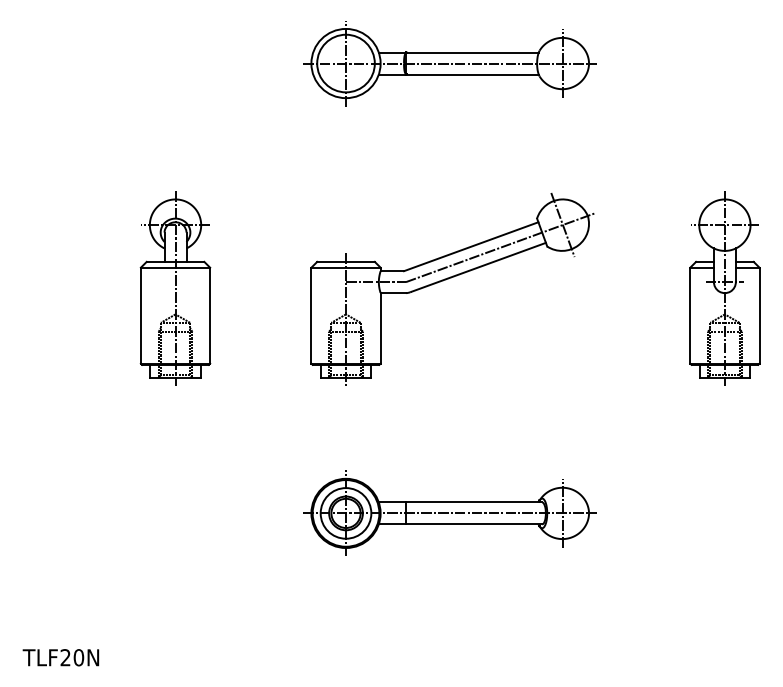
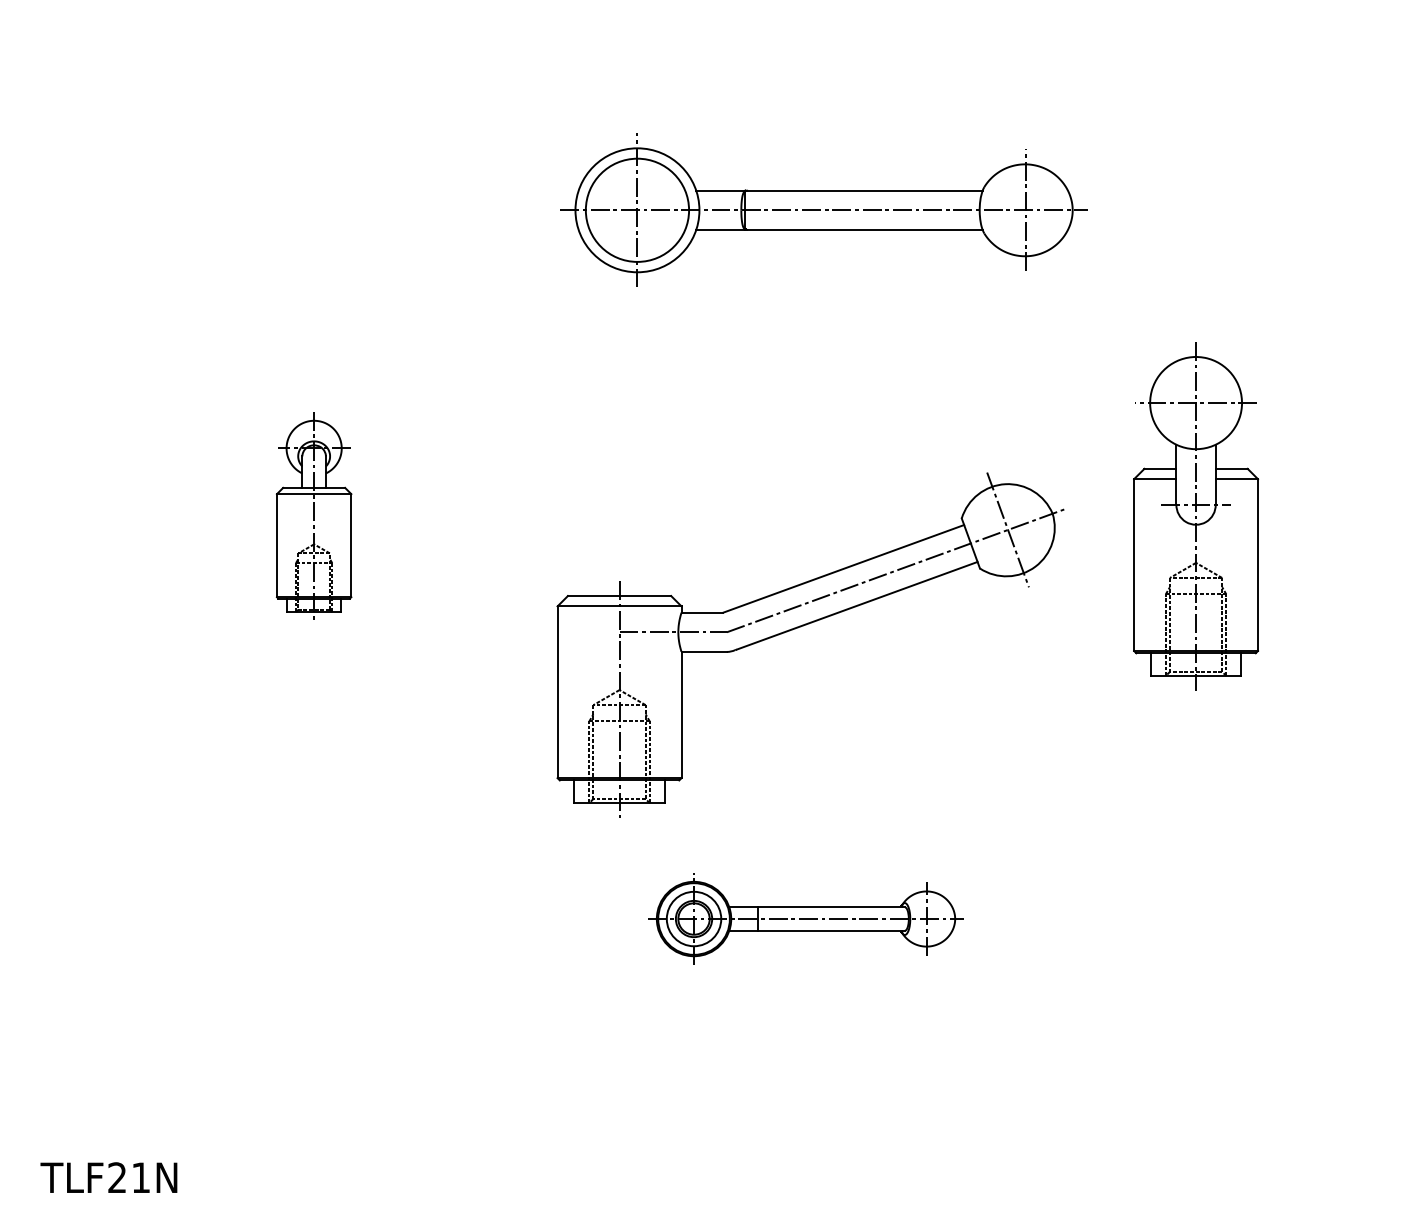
part: (449, 63) -> (822, 210), moved
part: (448, 279) -> (803, 627), moved
part: (175, 288) -> (314, 516), size x0.6
part: (724, 288) -> (1195, 516), moved
part: (449, 512) -> (804, 917), size x0.6
text: (78, 657) -> (140, 1177), TLF20N -> TLF21N

